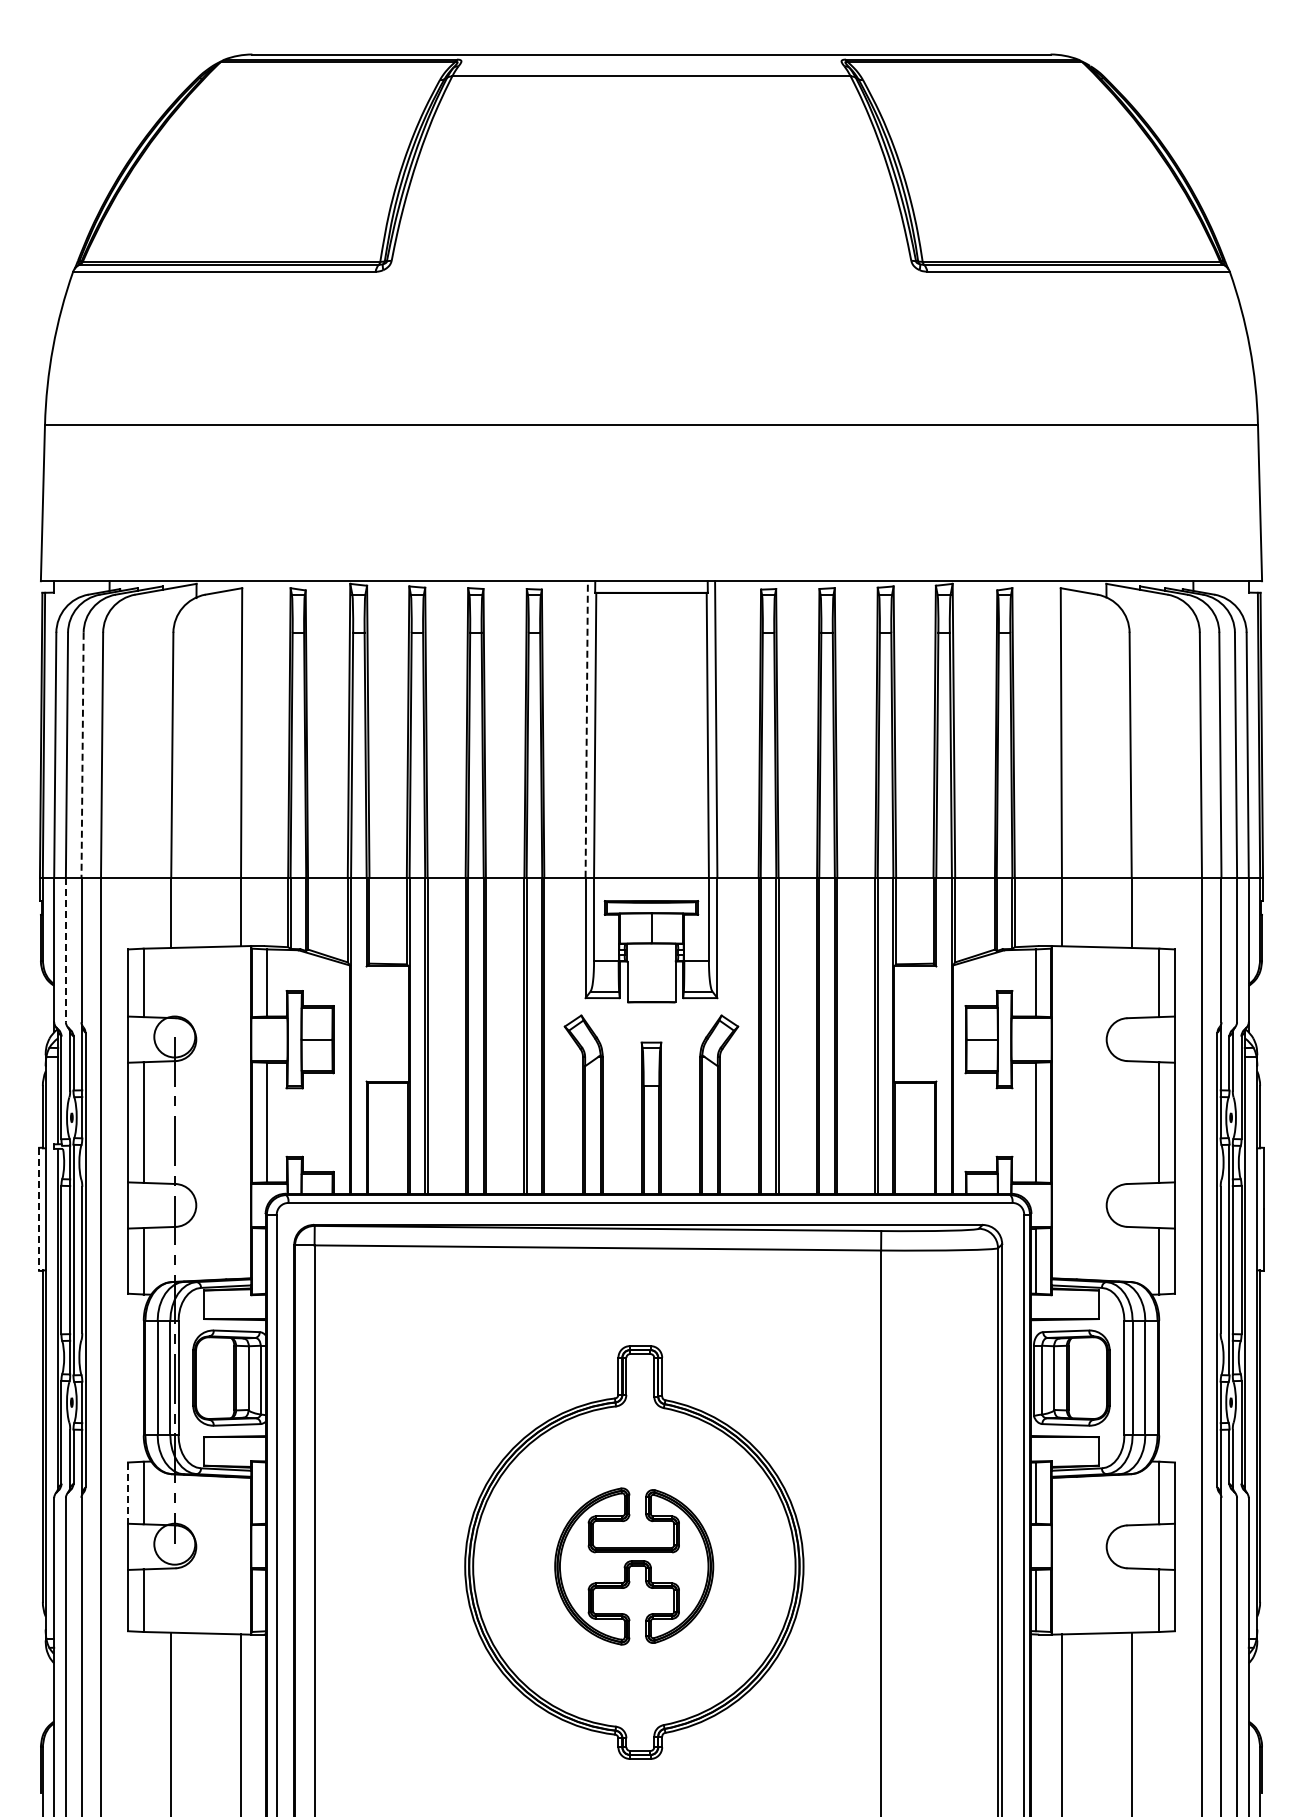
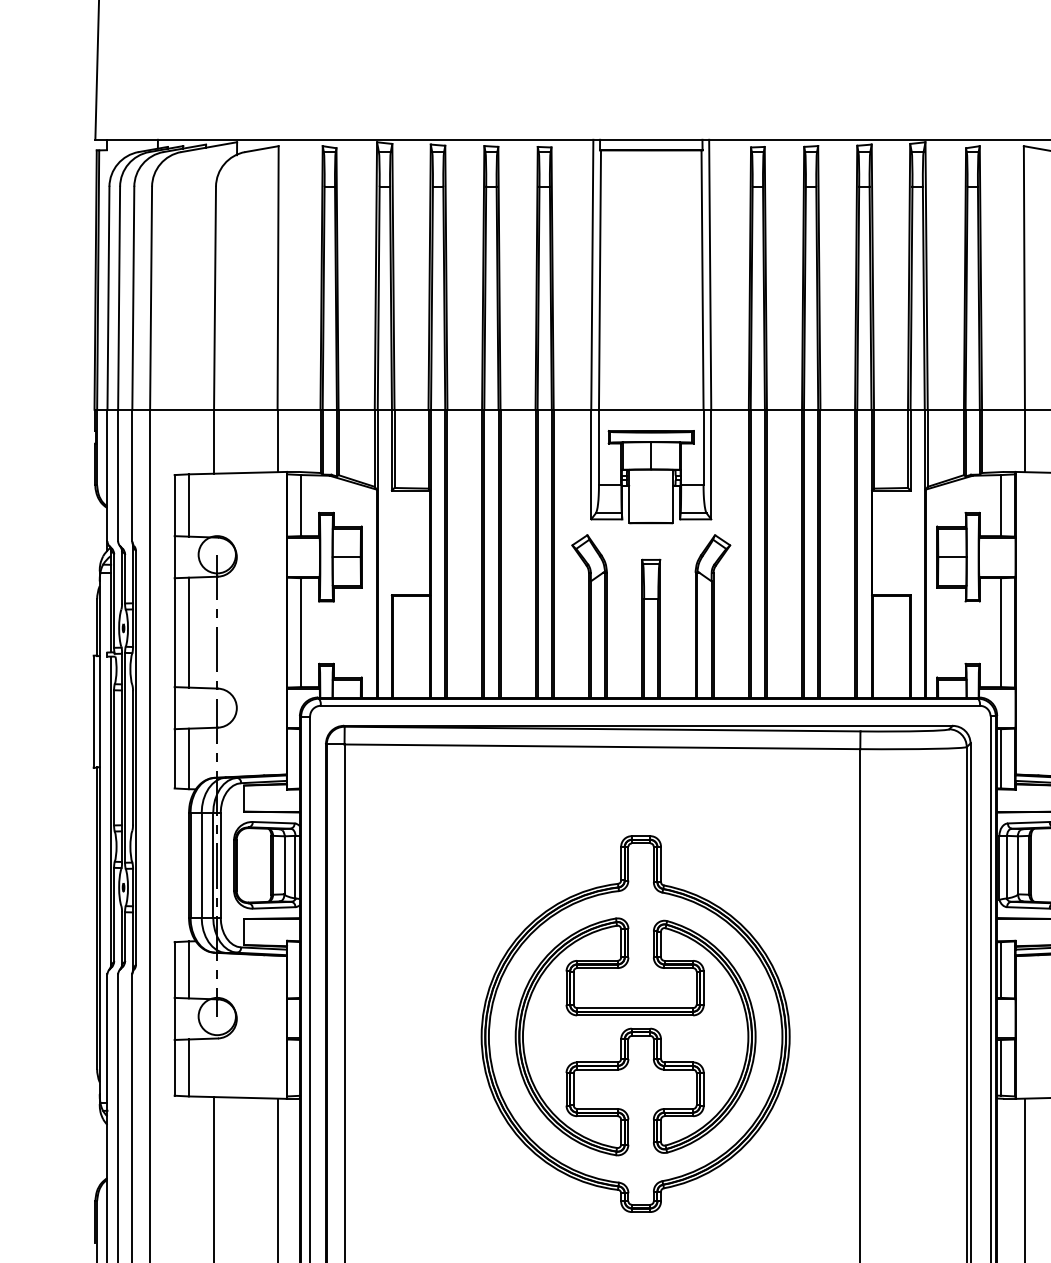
line: (586, 728) -> (592, 273), dashed -> solid
line: (82, 755) -> (133, 298), dashed -> solid
line: (65, 950) -> (117, 476), dashed -> solid
line: (39, 1209) -> (94, 711), dashed -> solid
line: (127, 1493) -> (174, 970), dashed -> solid
part: (633, 1566) -> (634, 1036), size x1.67

